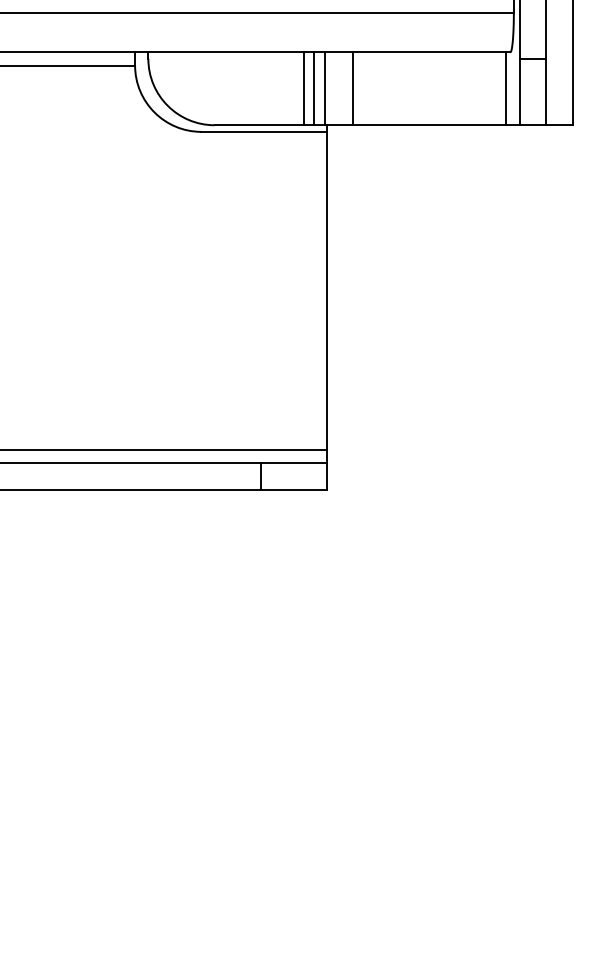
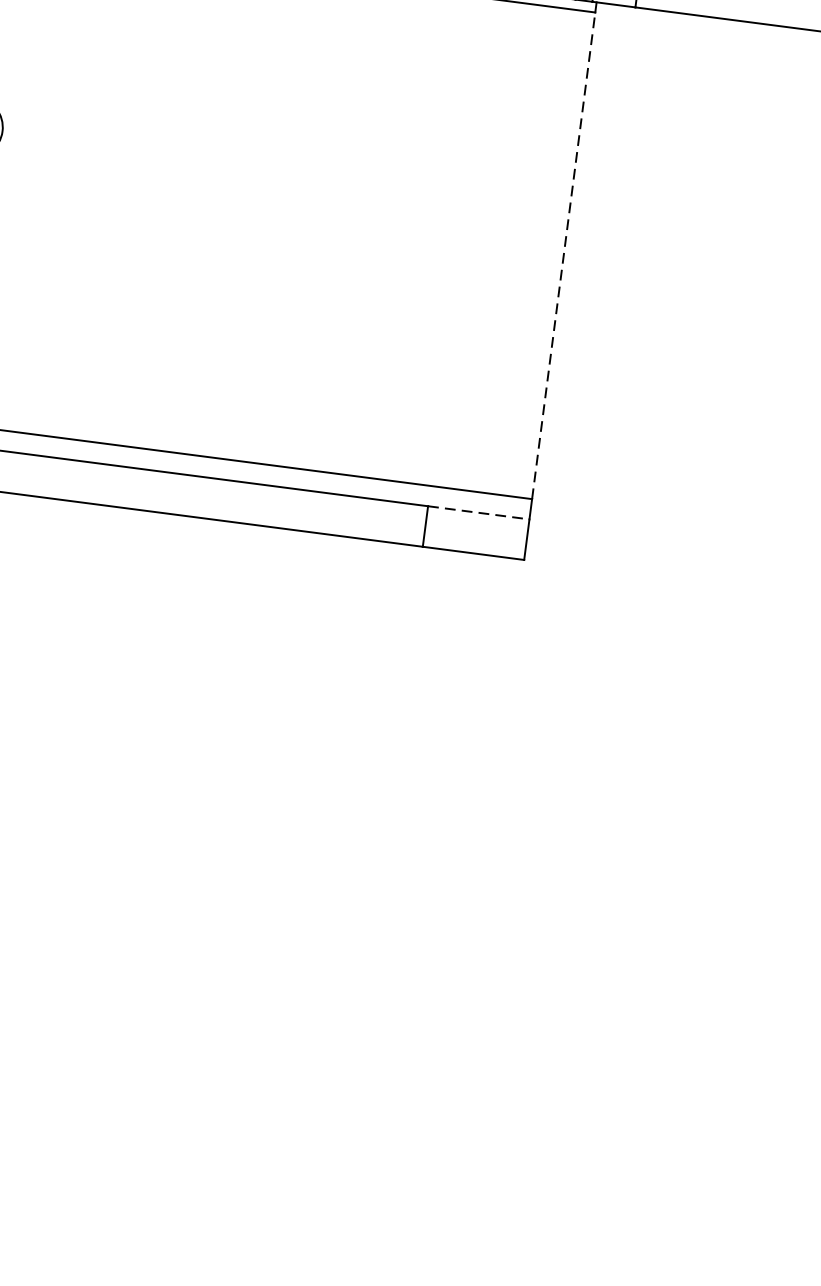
line: (327, 290) -> (563, 255), solid -> dashed
line: (294, 463) -> (479, 513), solid -> dashed

